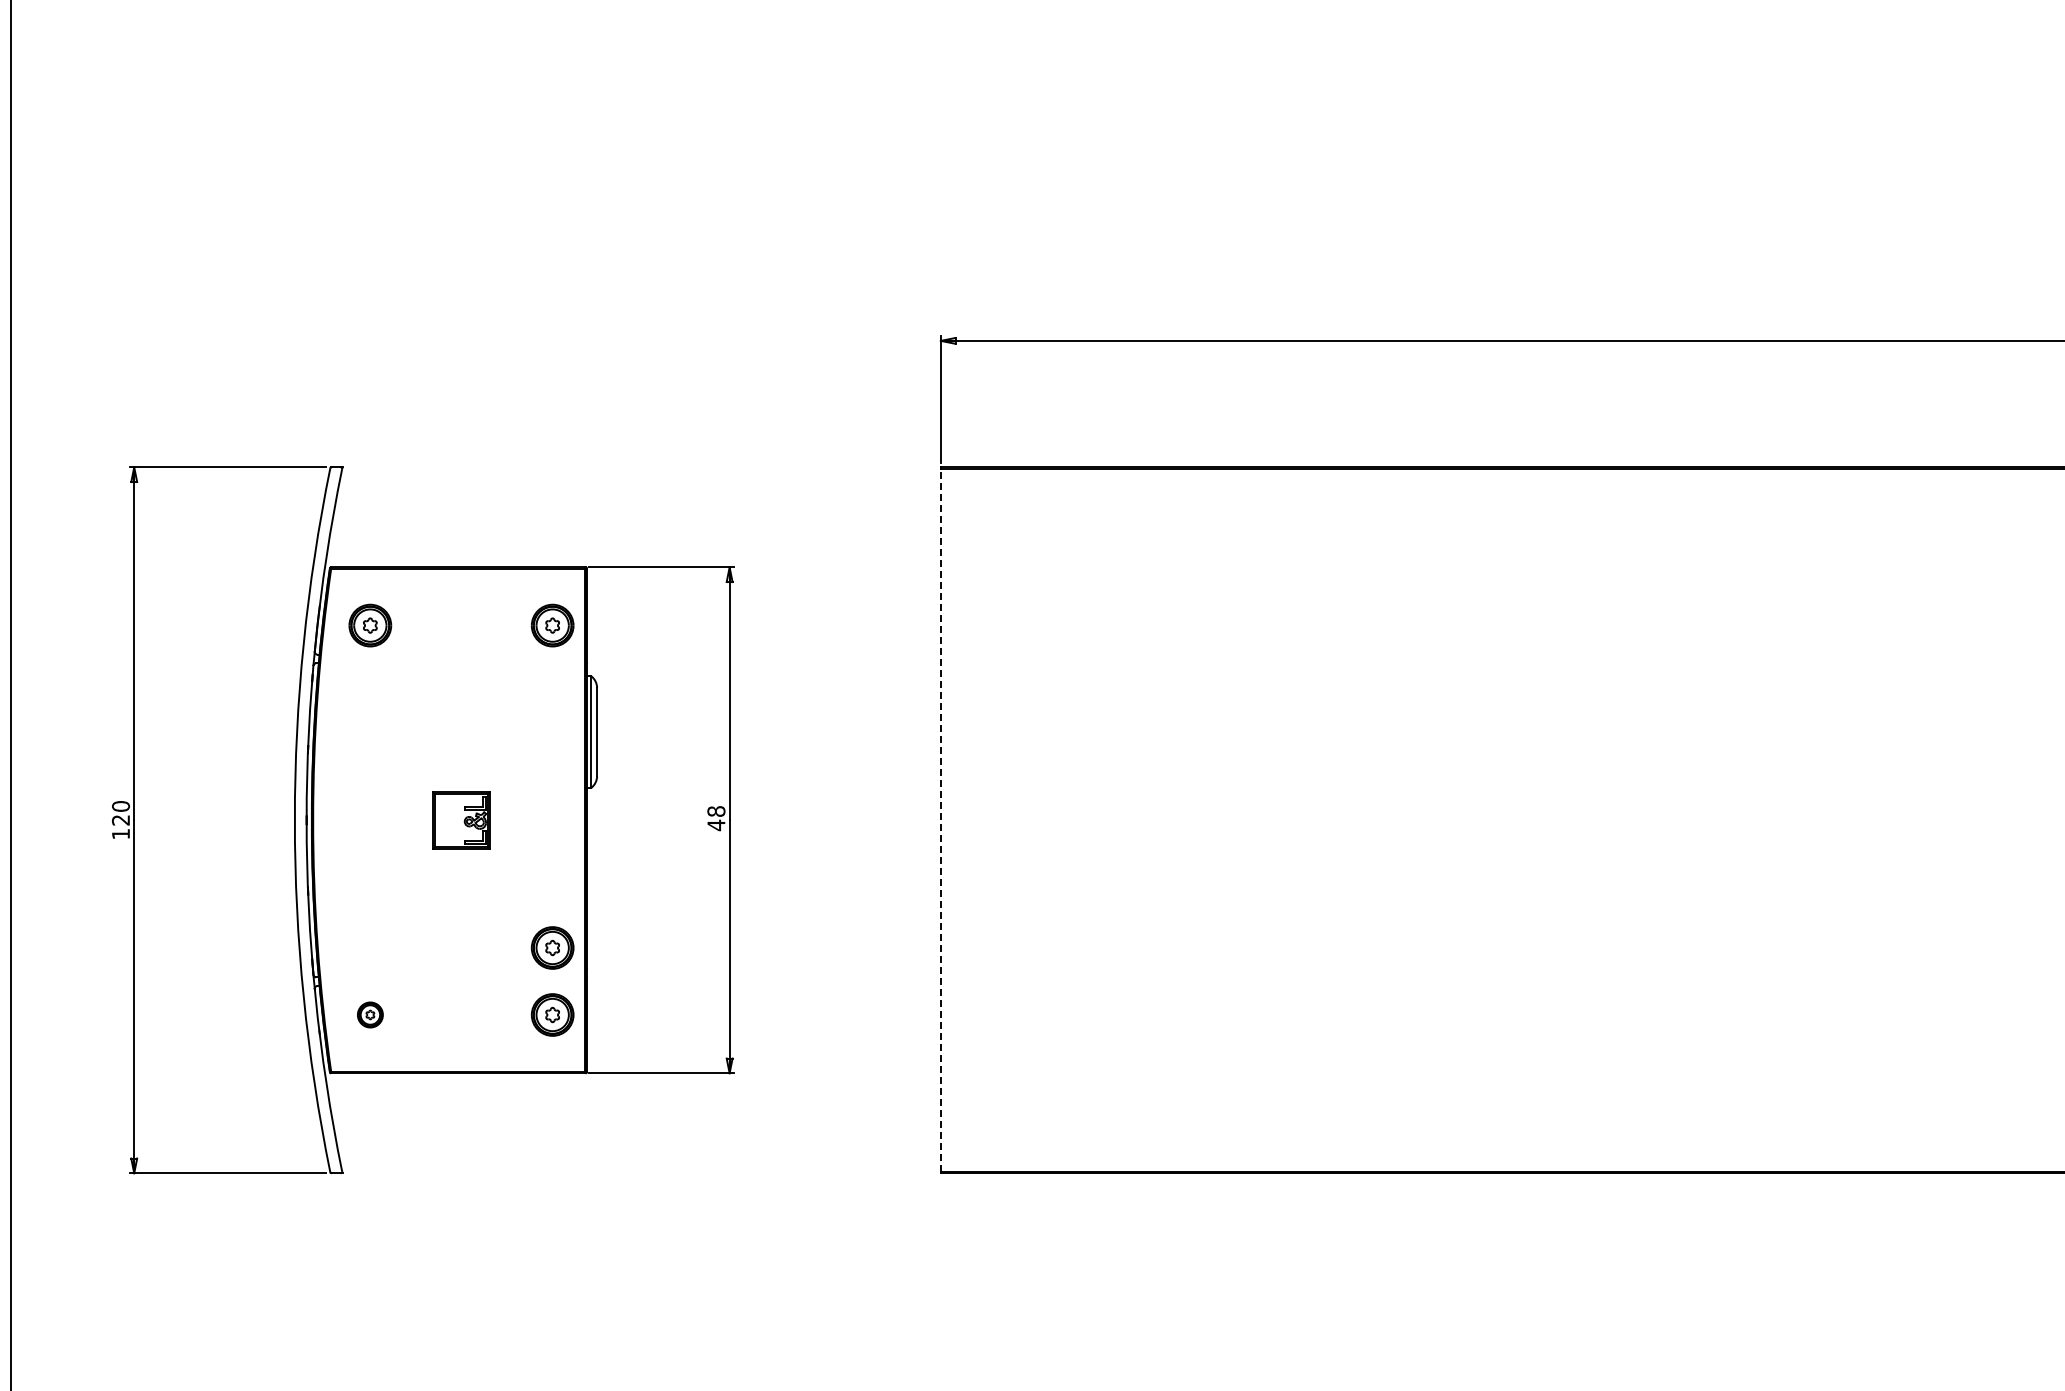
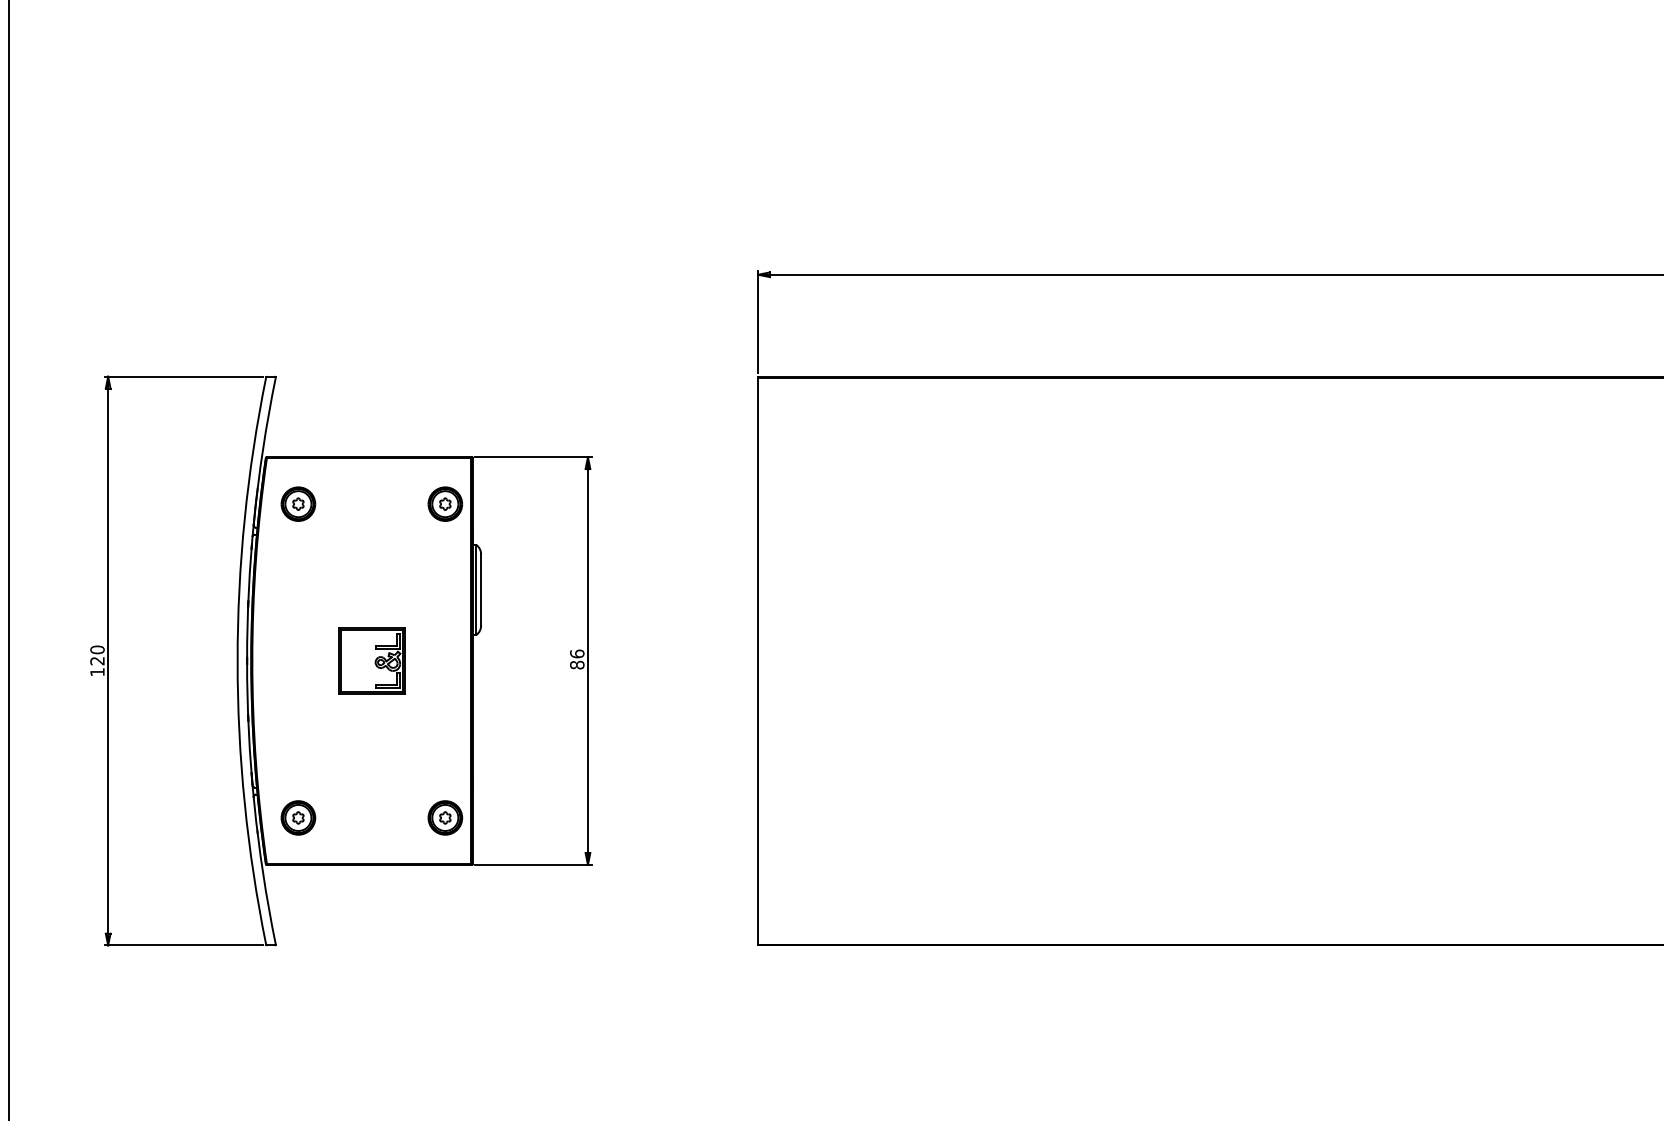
text: (716, 818) -> (577, 659), 48 -> 86
part: (461, 820) -> (371, 661), size x1.43
line: (940, 820) -> (757, 661), dashed -> solid
part: (552, 947) -> (445, 763), removed
part: (370, 1014) -> (298, 817), size x1.67

